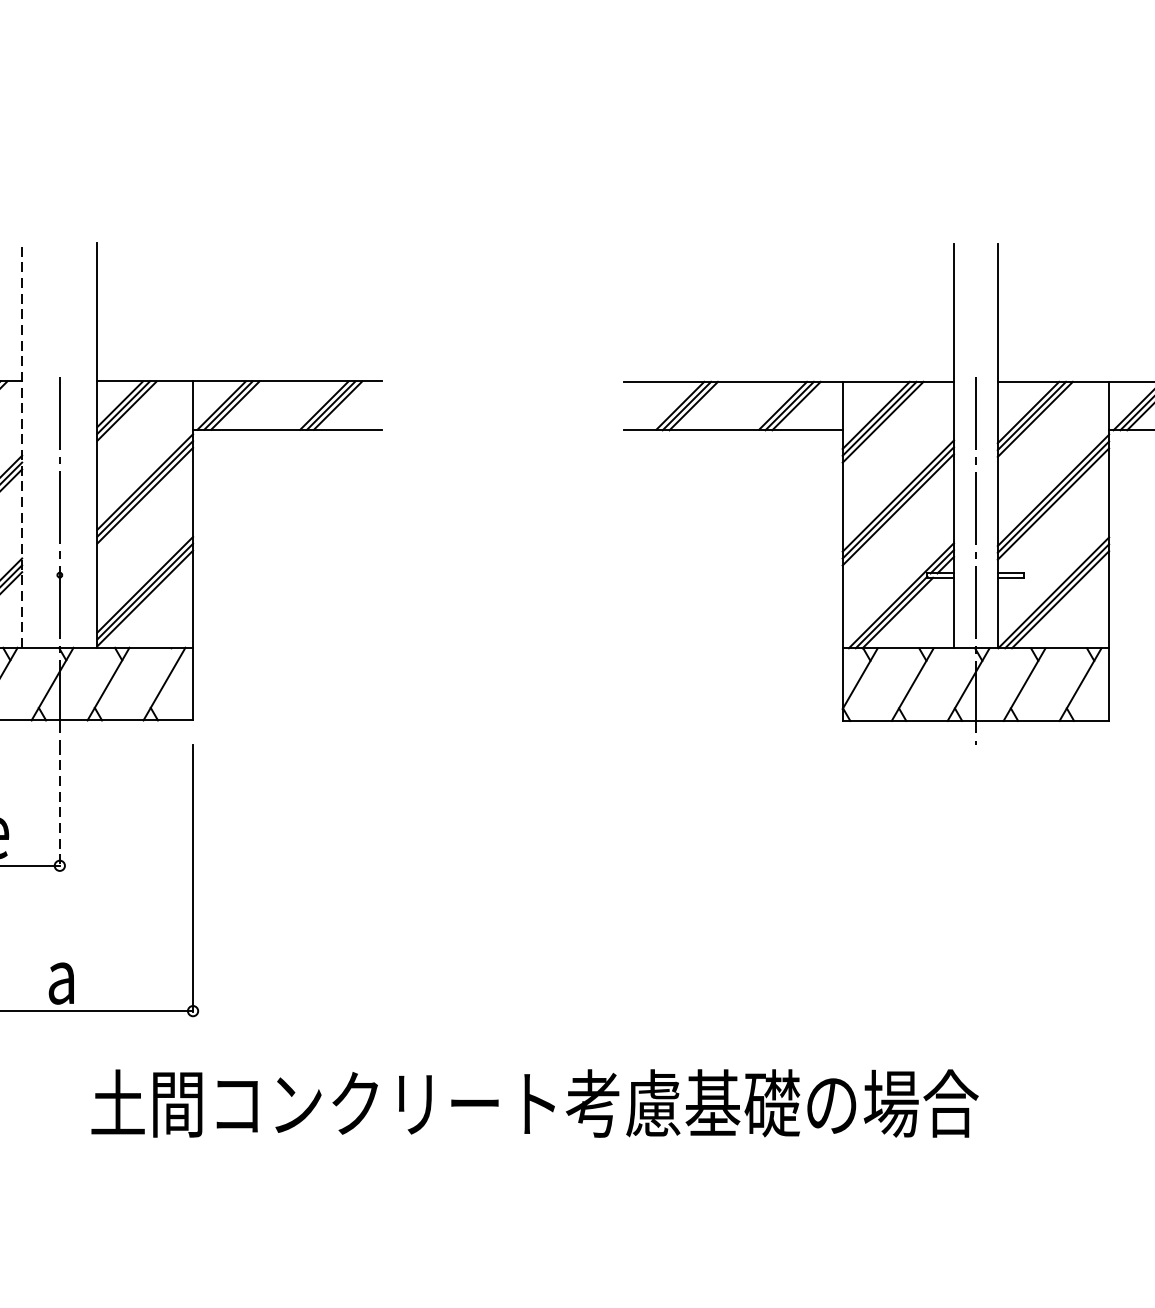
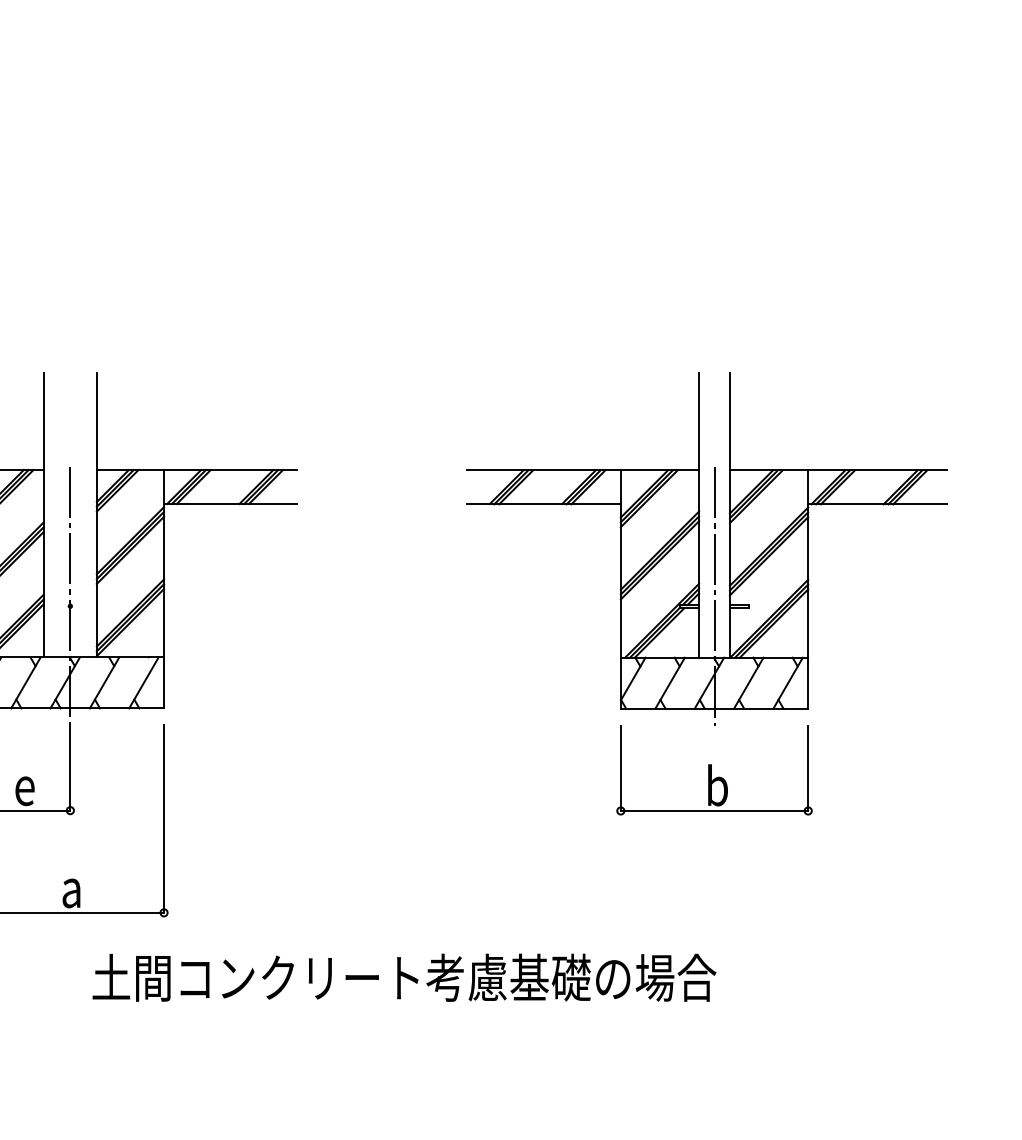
line: (21, 444) -> (43, 514), dashed -> solid
line: (60, 805) -> (70, 768), dashed -> solid
part: (975, 808) -> (714, 770), added

